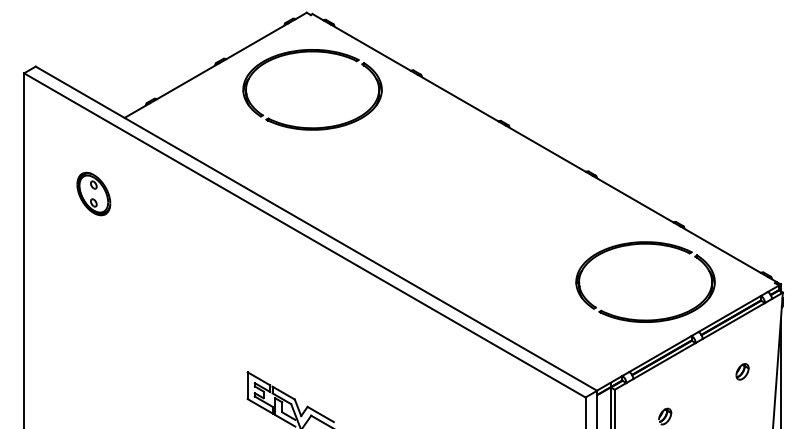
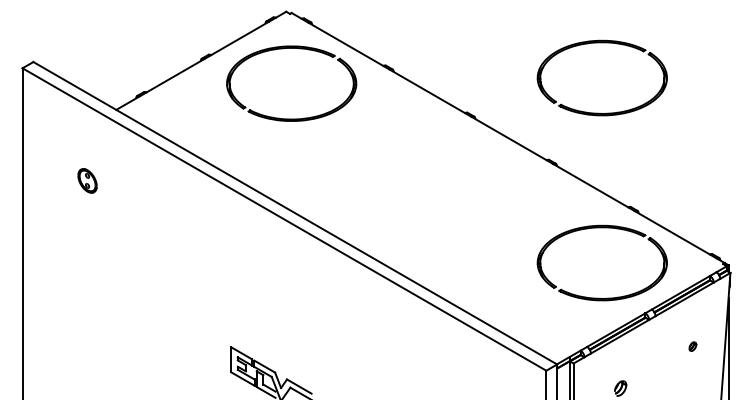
part: (644, 46) -> (601, 43), added
part: (93, 193) -> (87, 180), size x0.6
part: (742, 371) -> (692, 346), size x0.6

